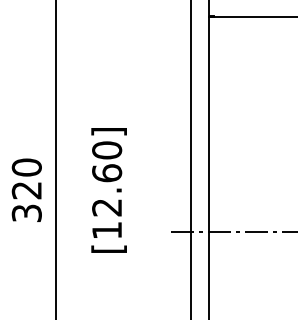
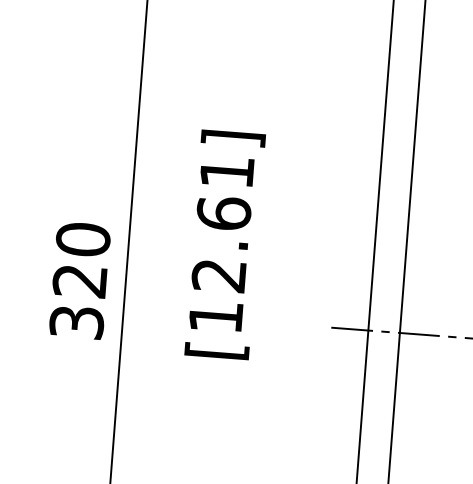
text: (107, 150) -> (227, 172), [12.60] -> [12.61]
text: (26, 189) -> (79, 279), moved

